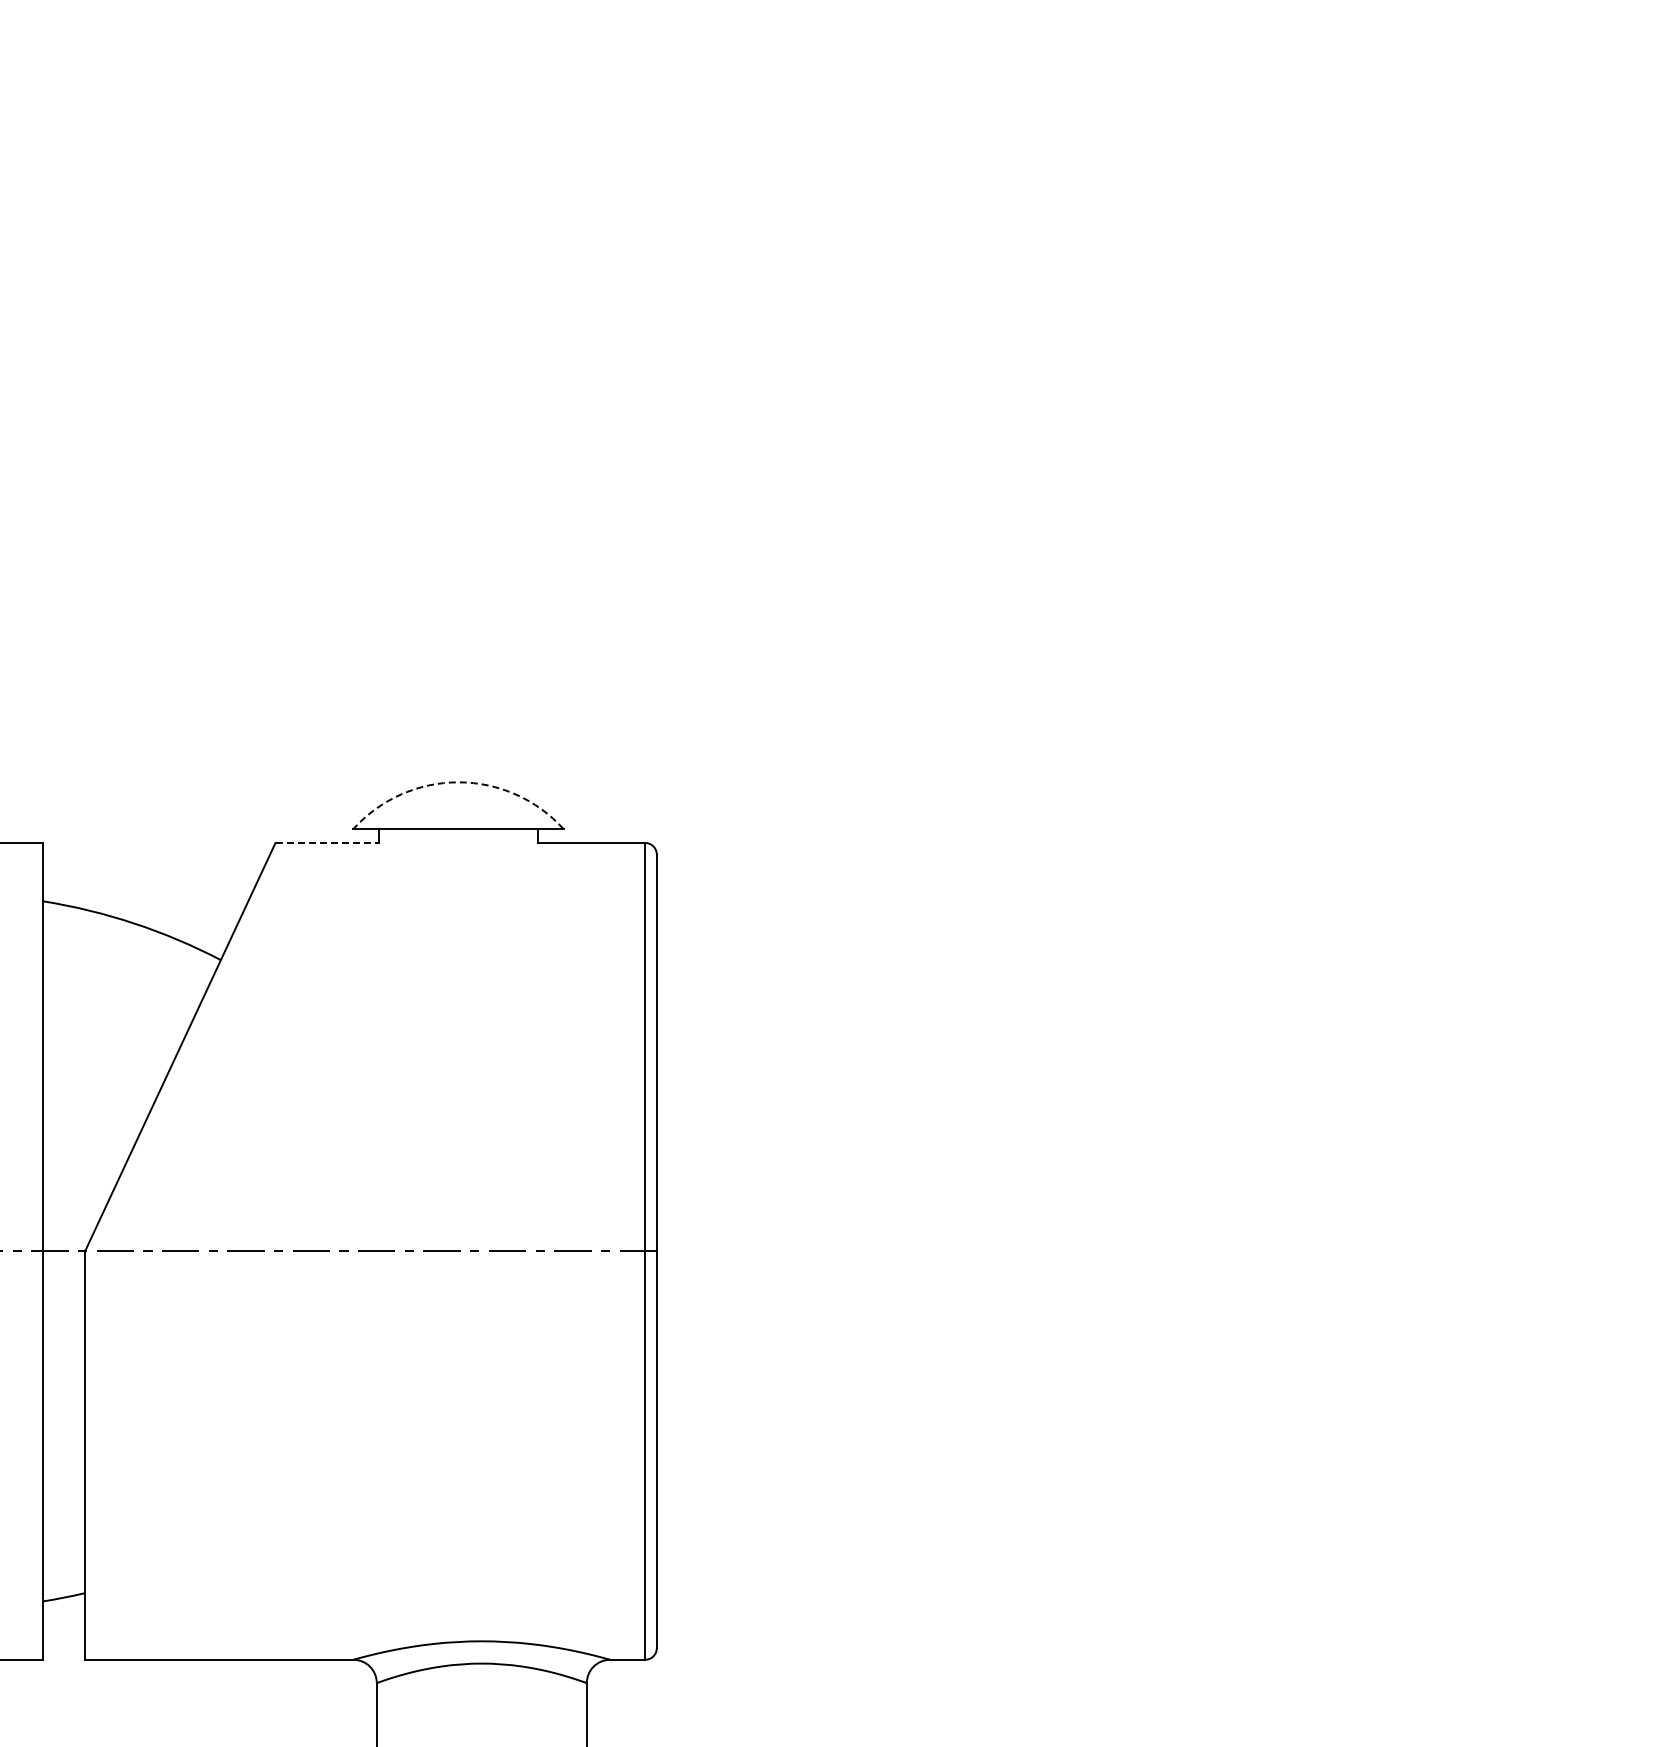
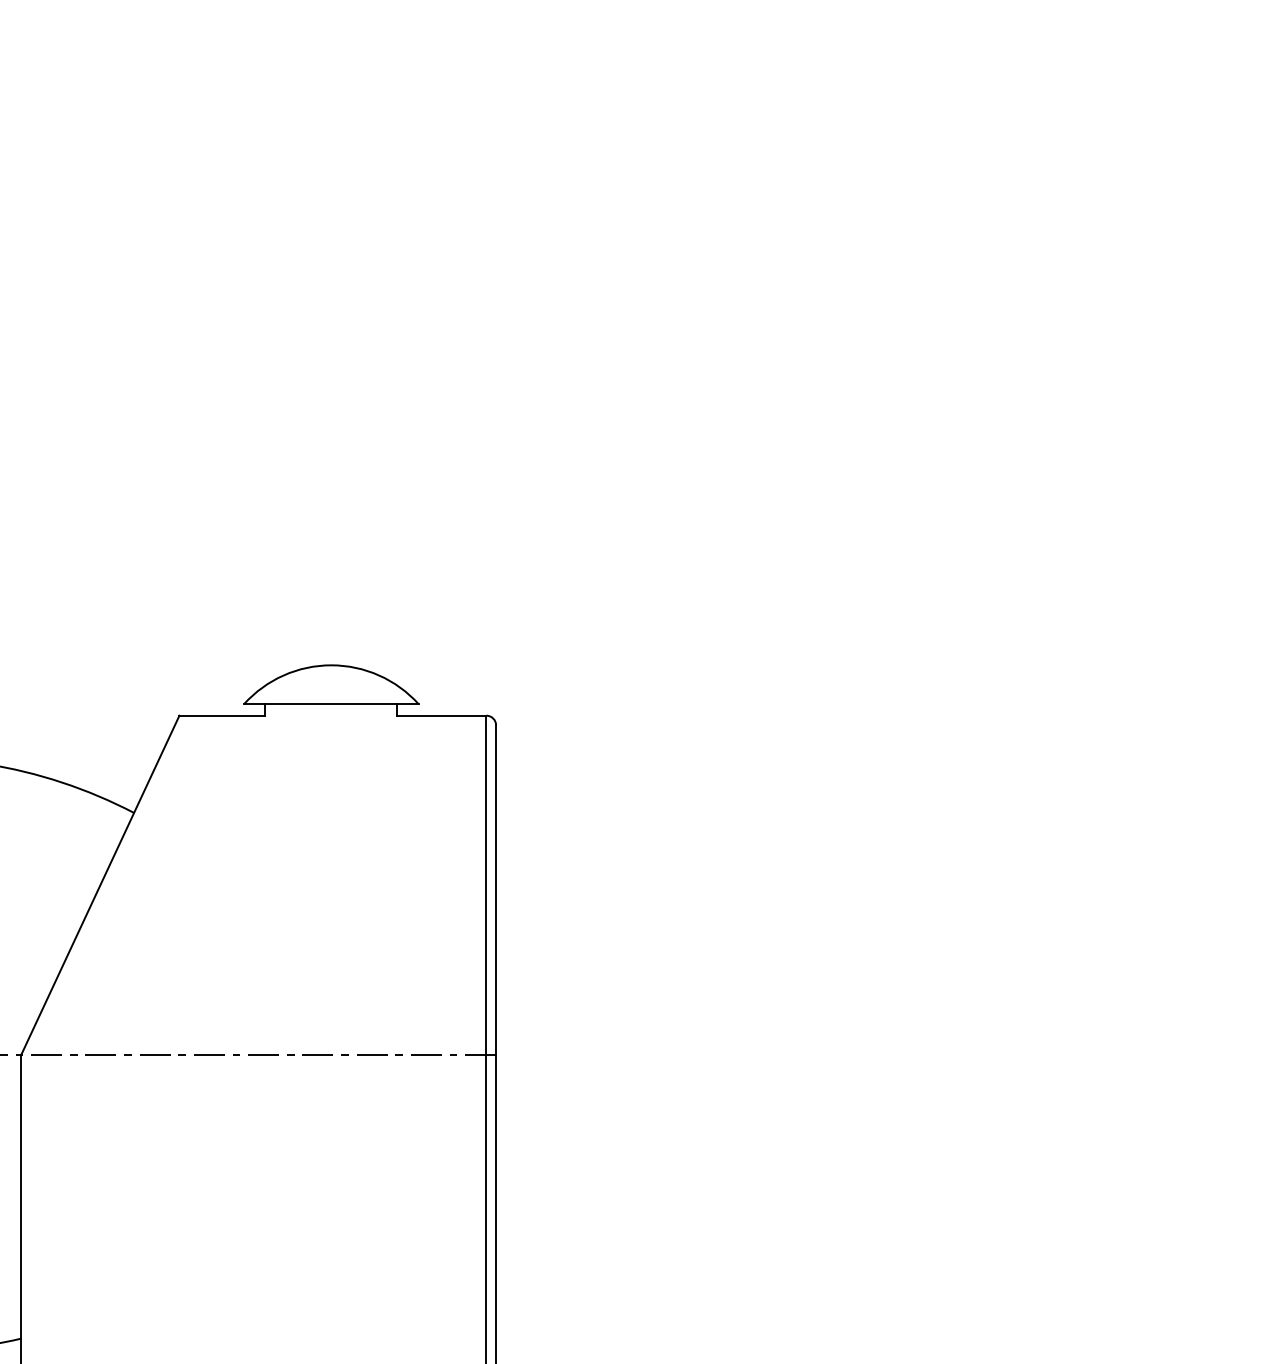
arc: (458, 782) -> (331, 665), dashed -> solid
line: (327, 842) -> (222, 715), dashed -> solid

